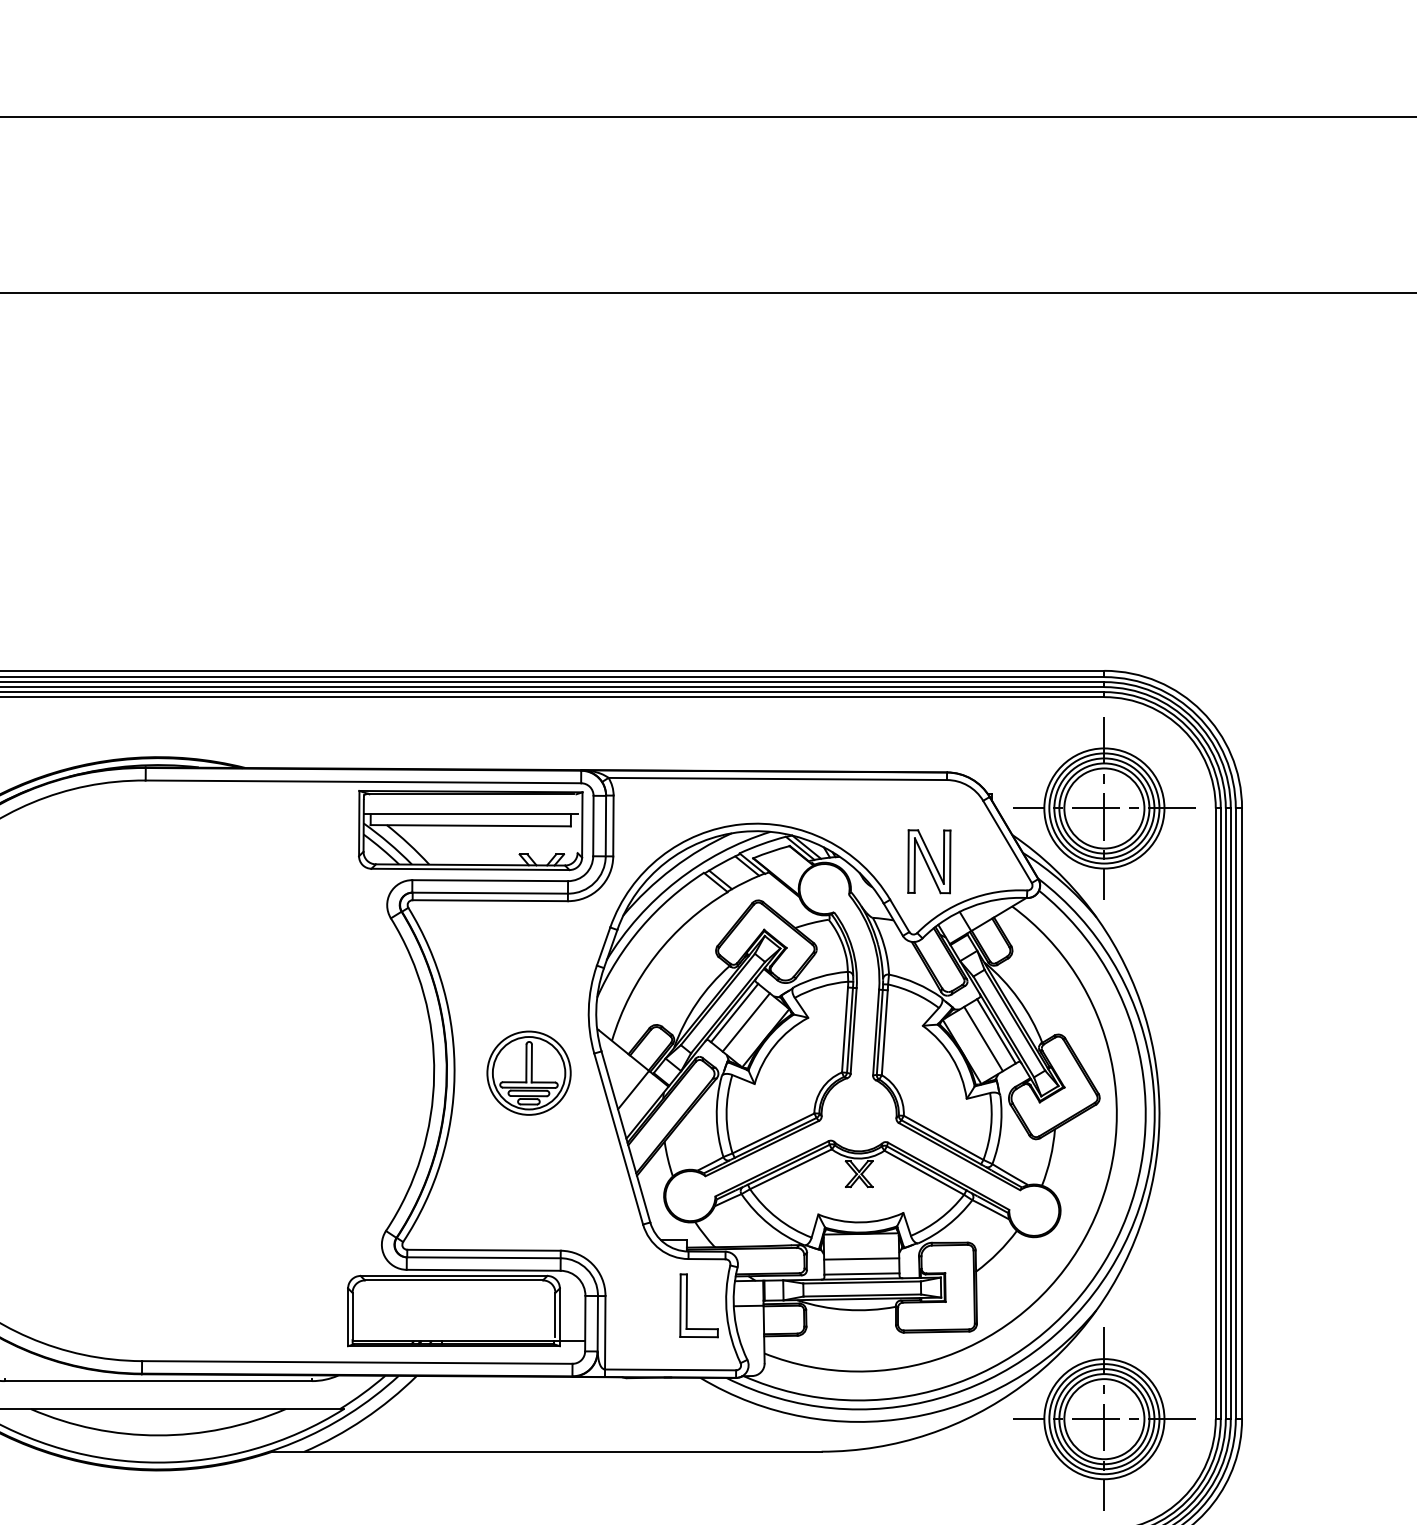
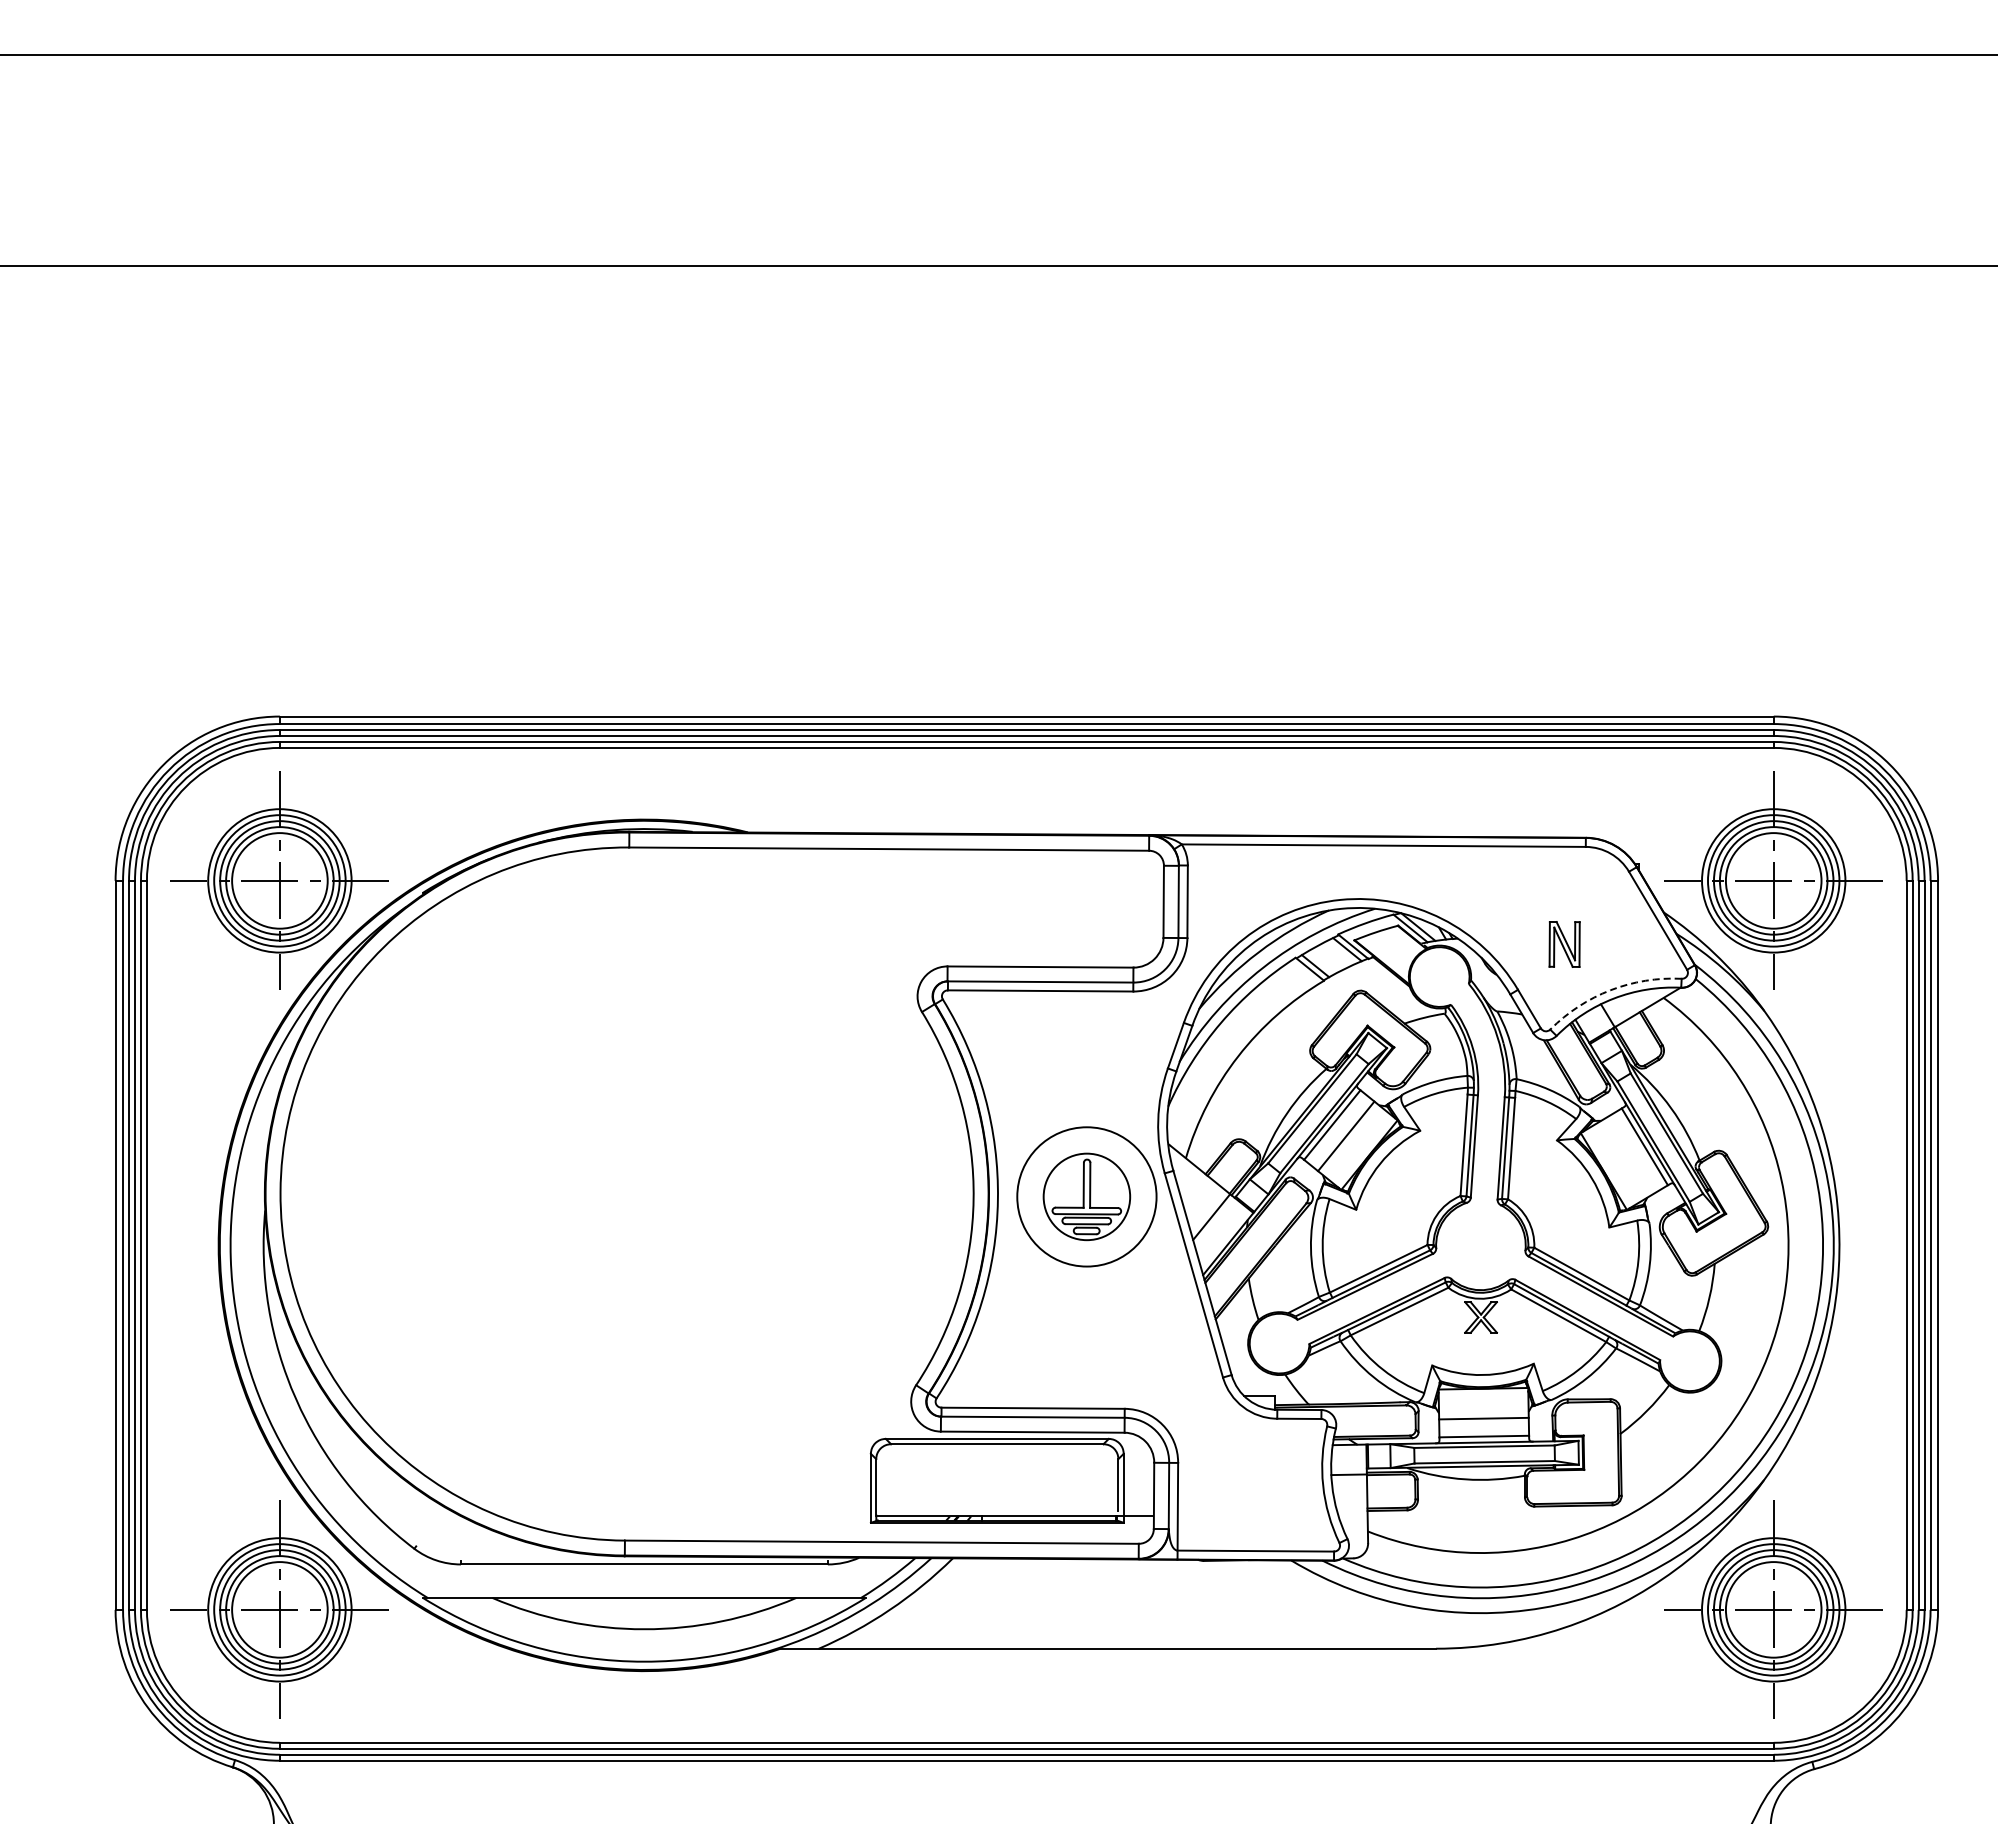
part: (470, 830) -> (1017, 907), removed
part: (929, 861) -> (1564, 944), size x0.6
arc: (967, 900) -> (1610, 990), solid -> dashed
line: (983, 1038) -> (1629, 1155), removed
circle: (528, 1072) -> (1086, 1196), size x1.4
part: (687, 1305) -> (1276, 1474), removed

